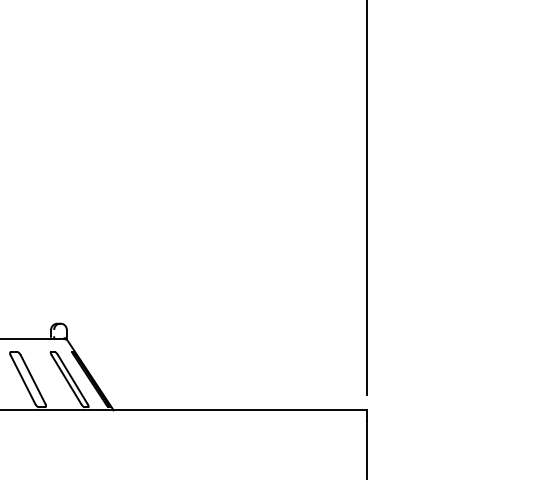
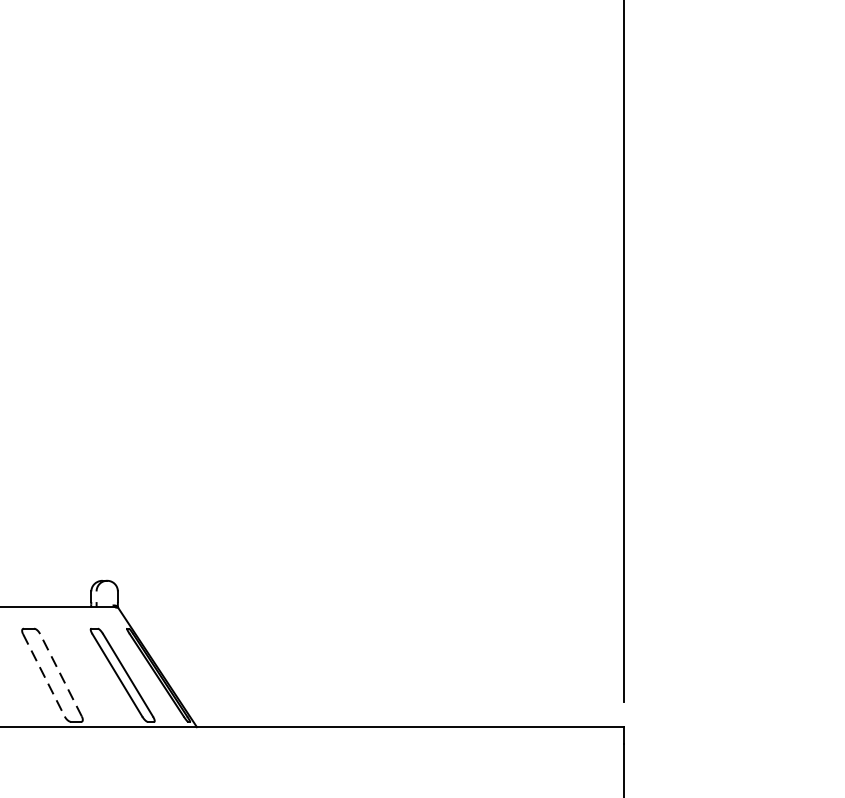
line: (32, 379) -> (59, 675), solid -> dashed
line: (23, 380) -> (44, 676), solid -> dashed

